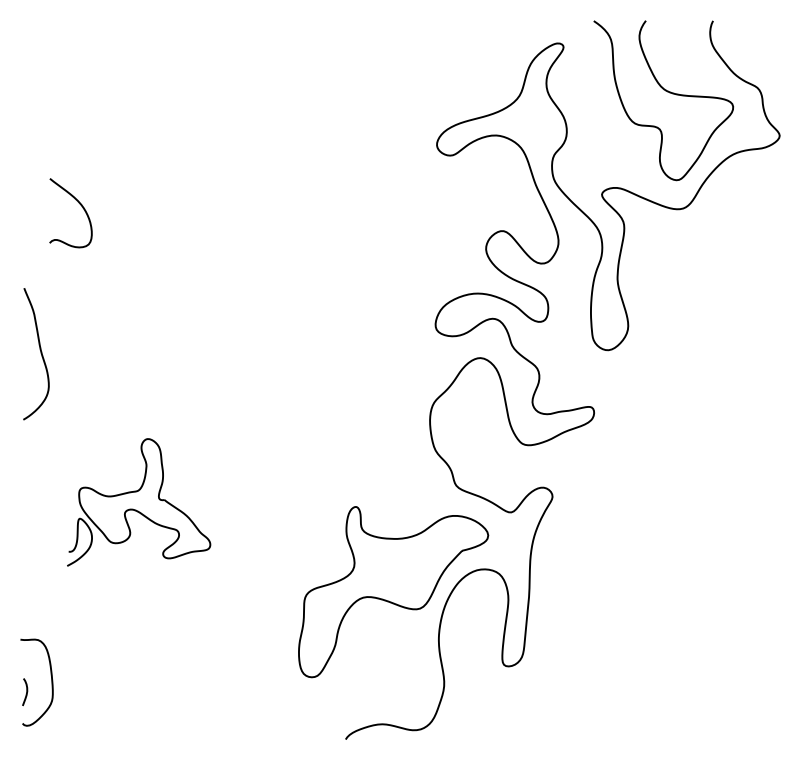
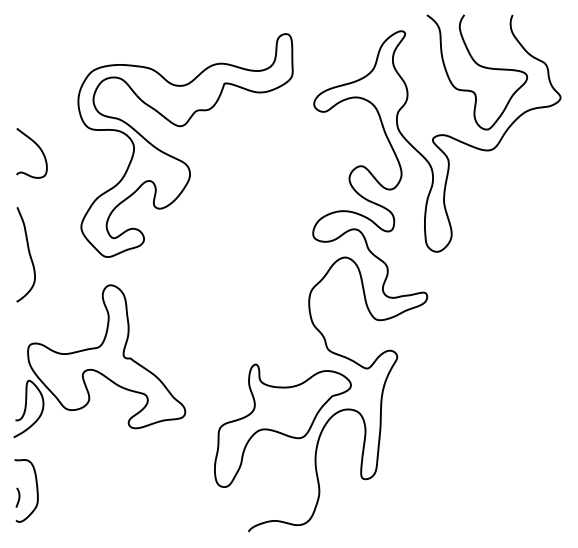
curve: (81, 207) -> (39, 149), moved
part: (248, 220) -> (178, 158), added
part: (138, 502) -> (99, 361), size x1.67

